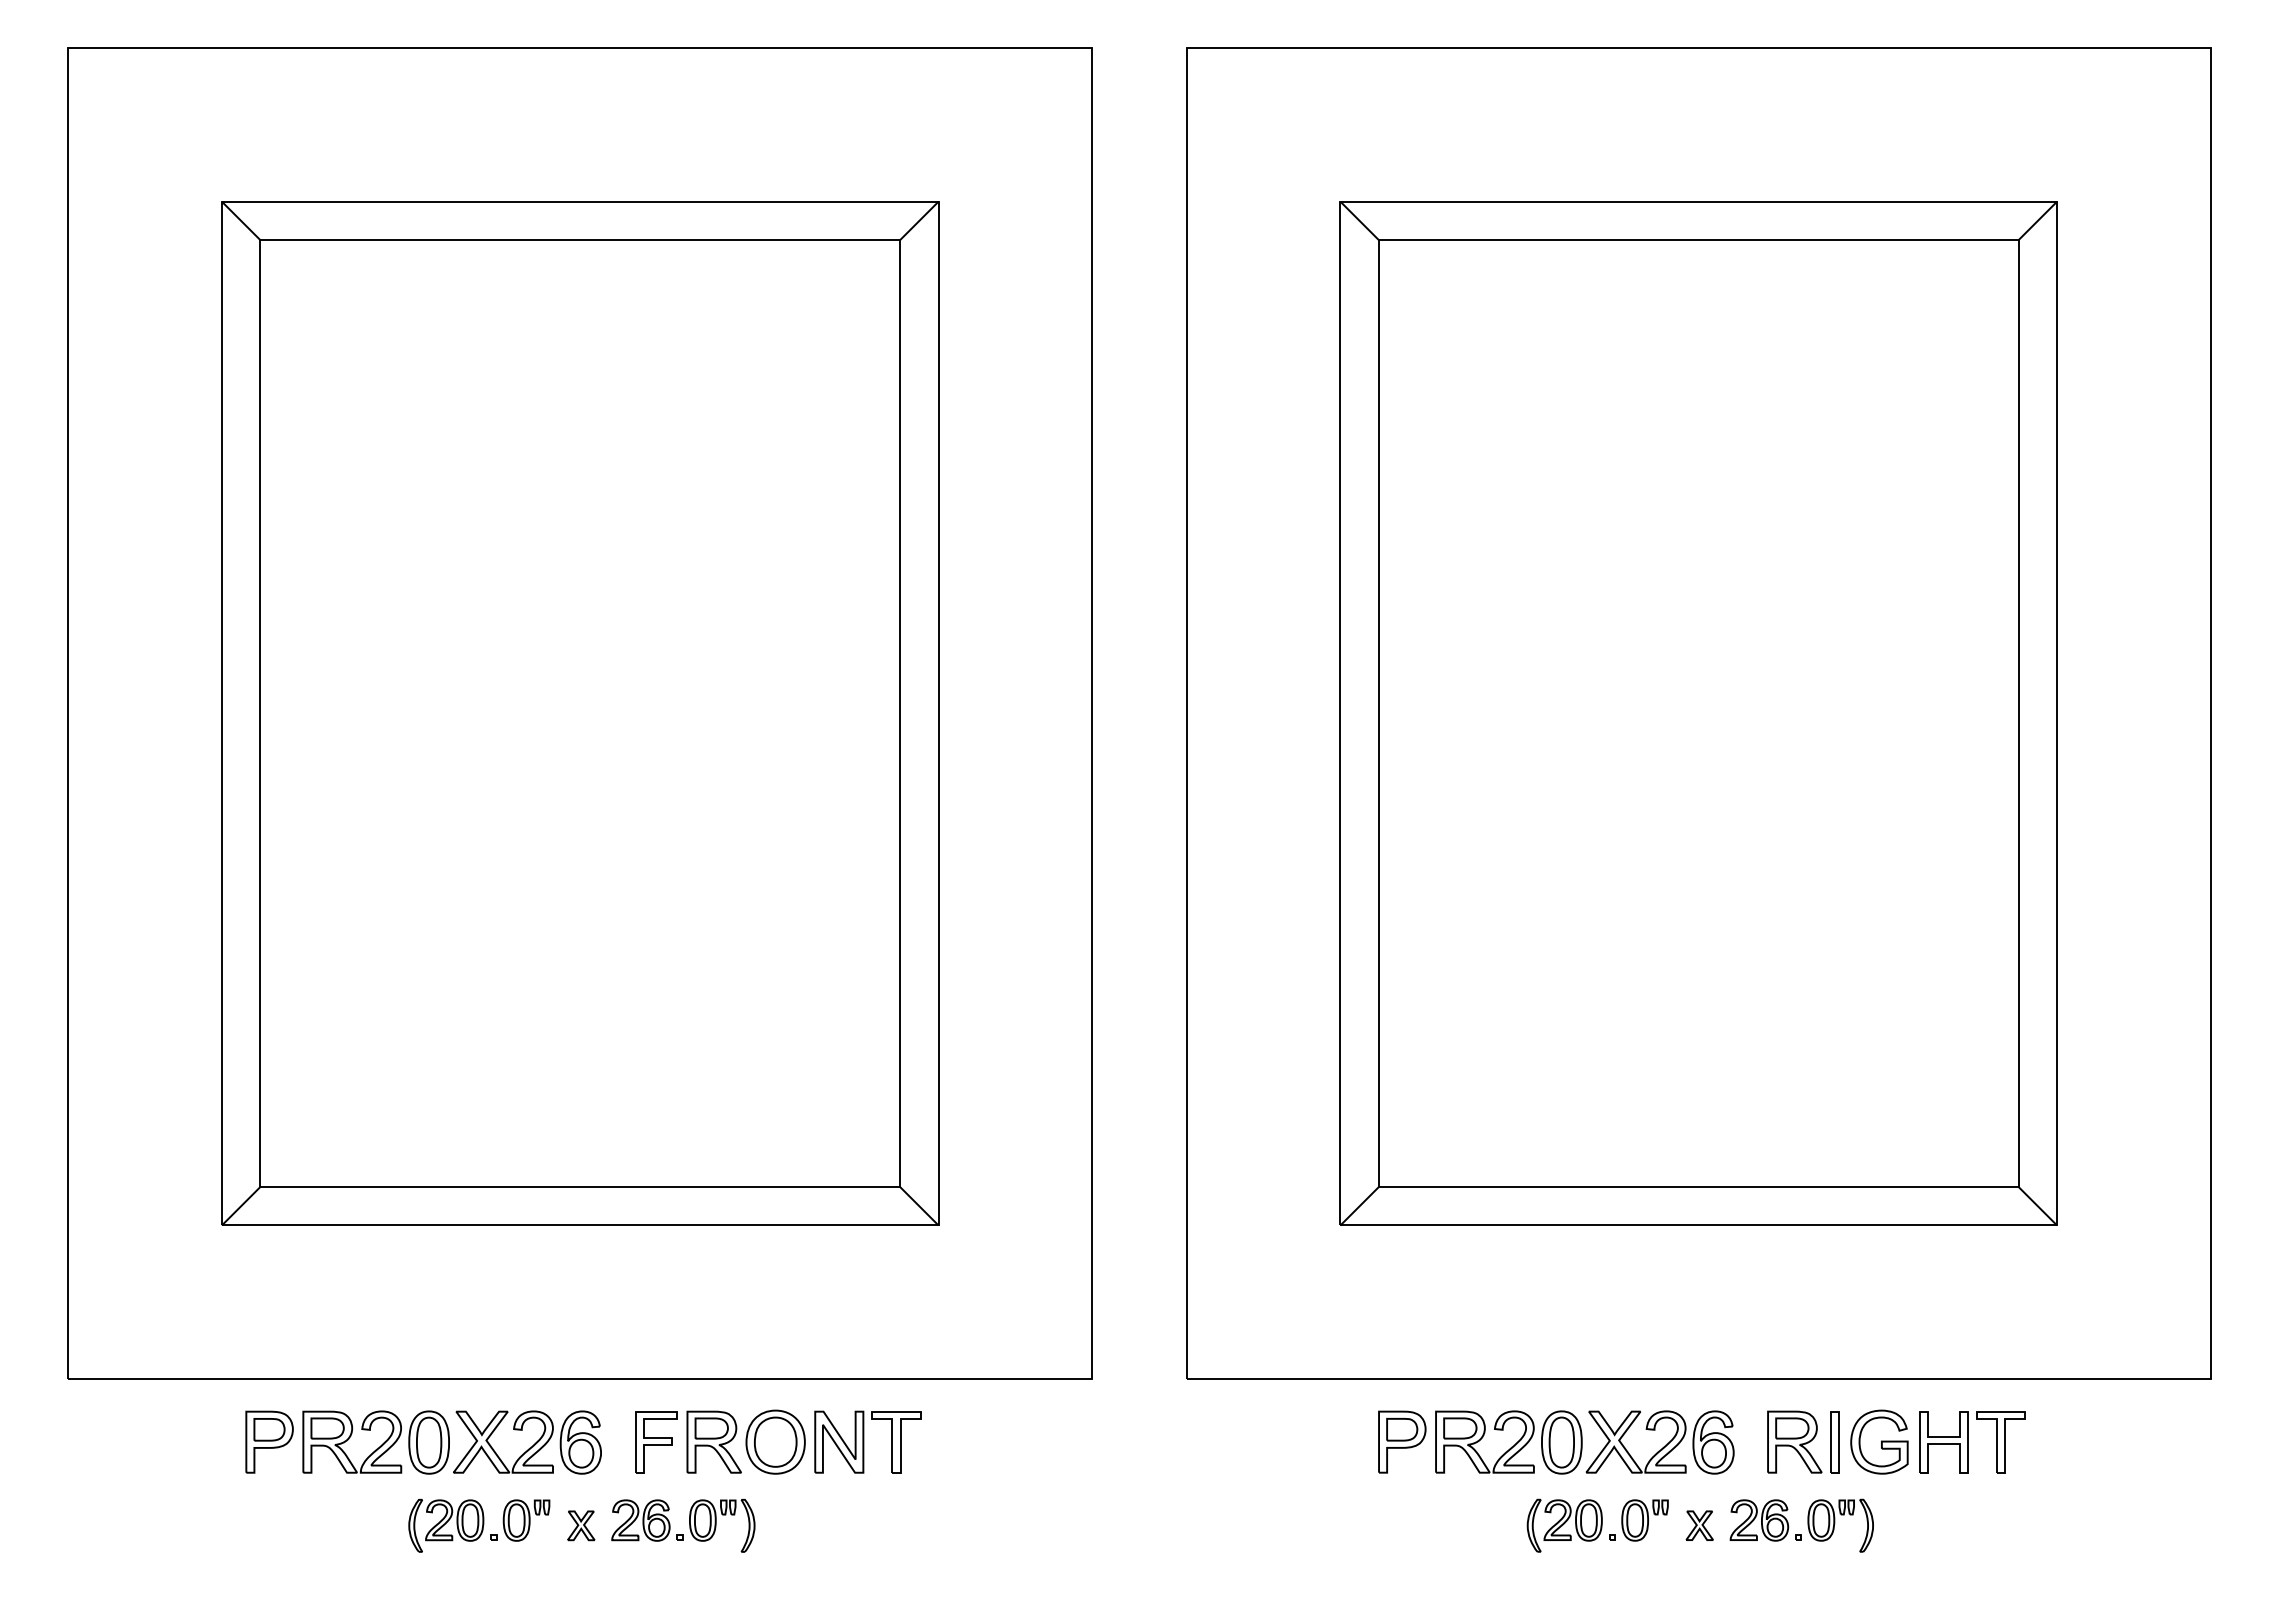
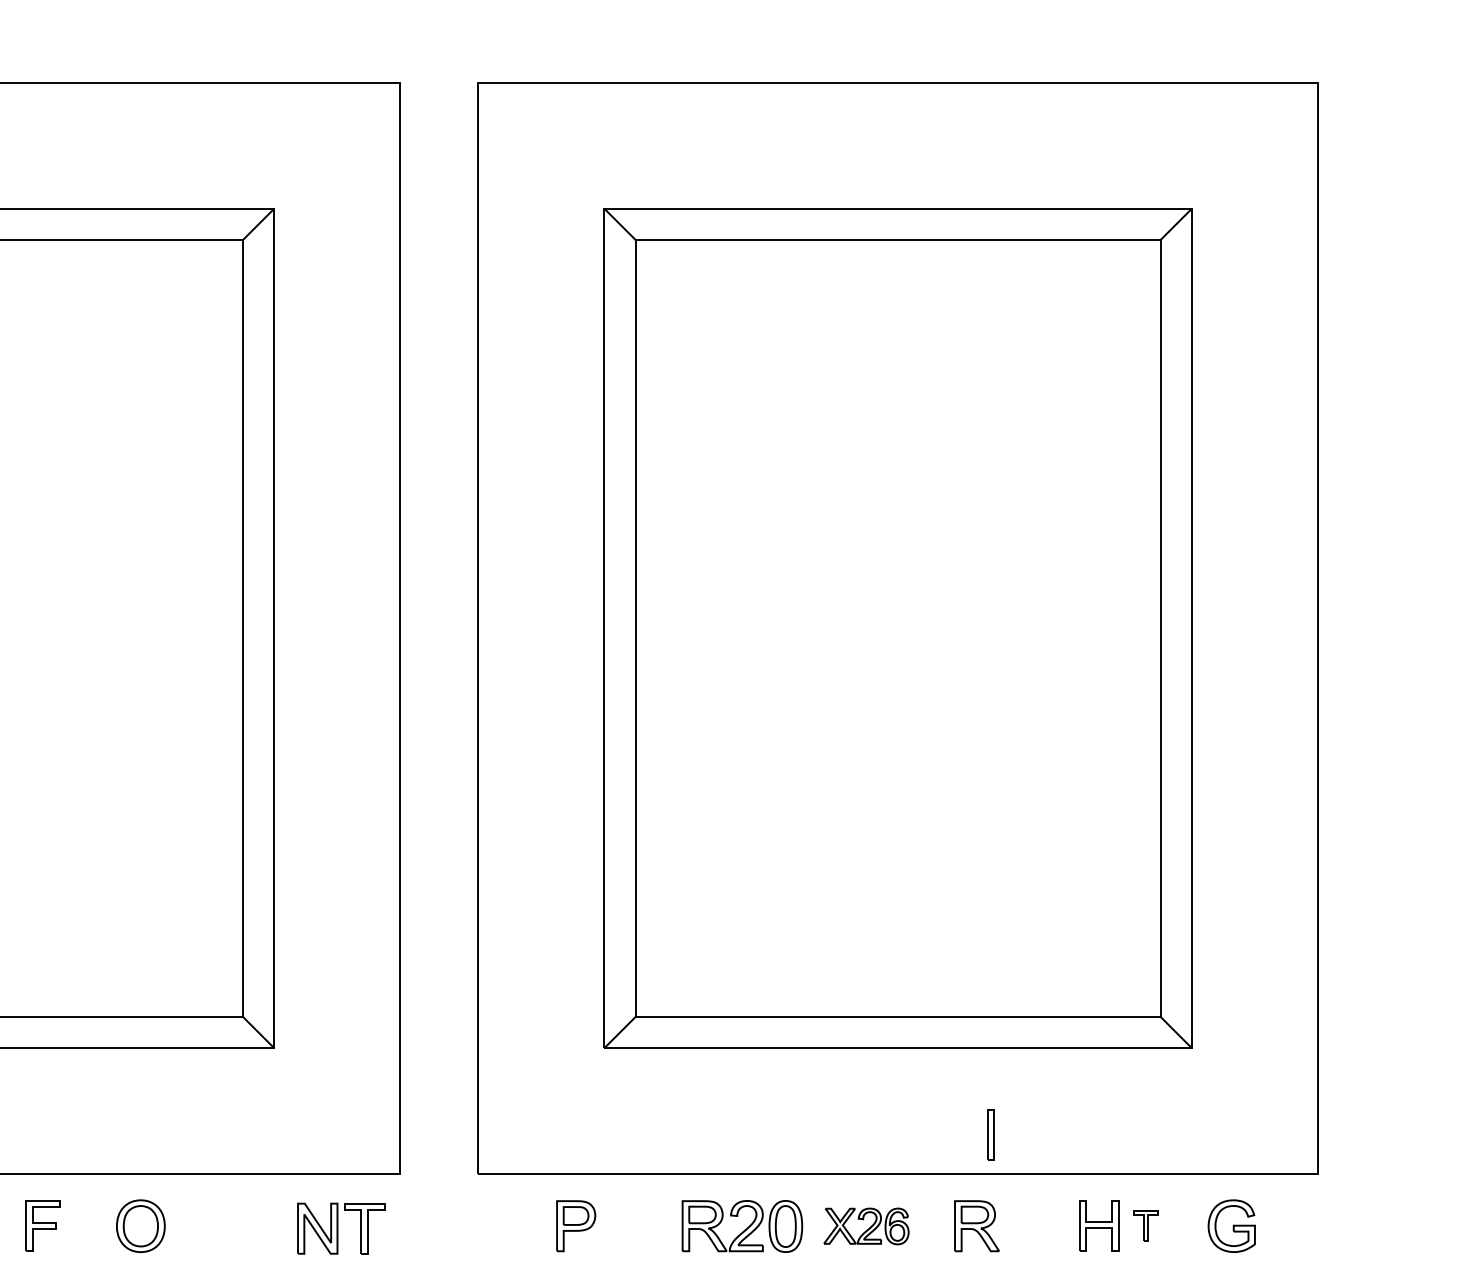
part: (713, 1441) -> (89, 1225), removed
part: (867, 1441) -> (340, 1228), moved
part: (1402, 1441) -> (576, 1225), moved
part: (1879, 1441) -> (1231, 1225), moved
part: (1659, 1442) -> (865, 1226), size x0.7
part: (1834, 1442) -> (990, 1135), moved
part: (2000, 1442) -> (1145, 1226), size x0.6

